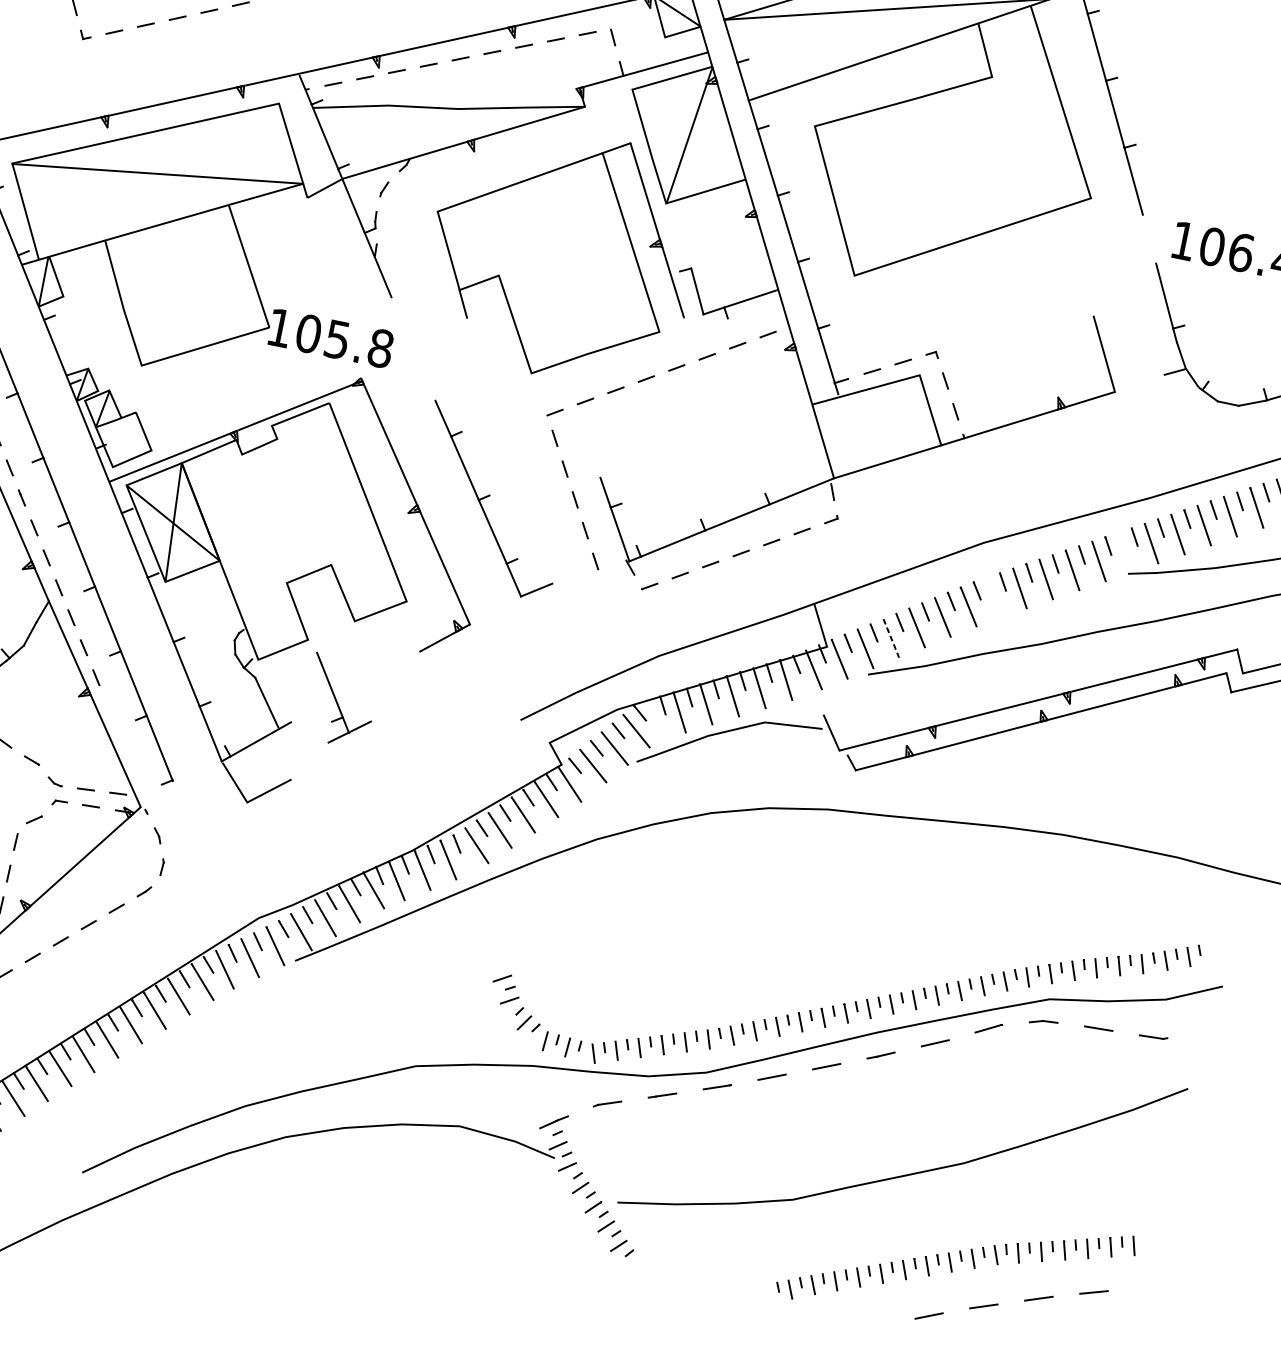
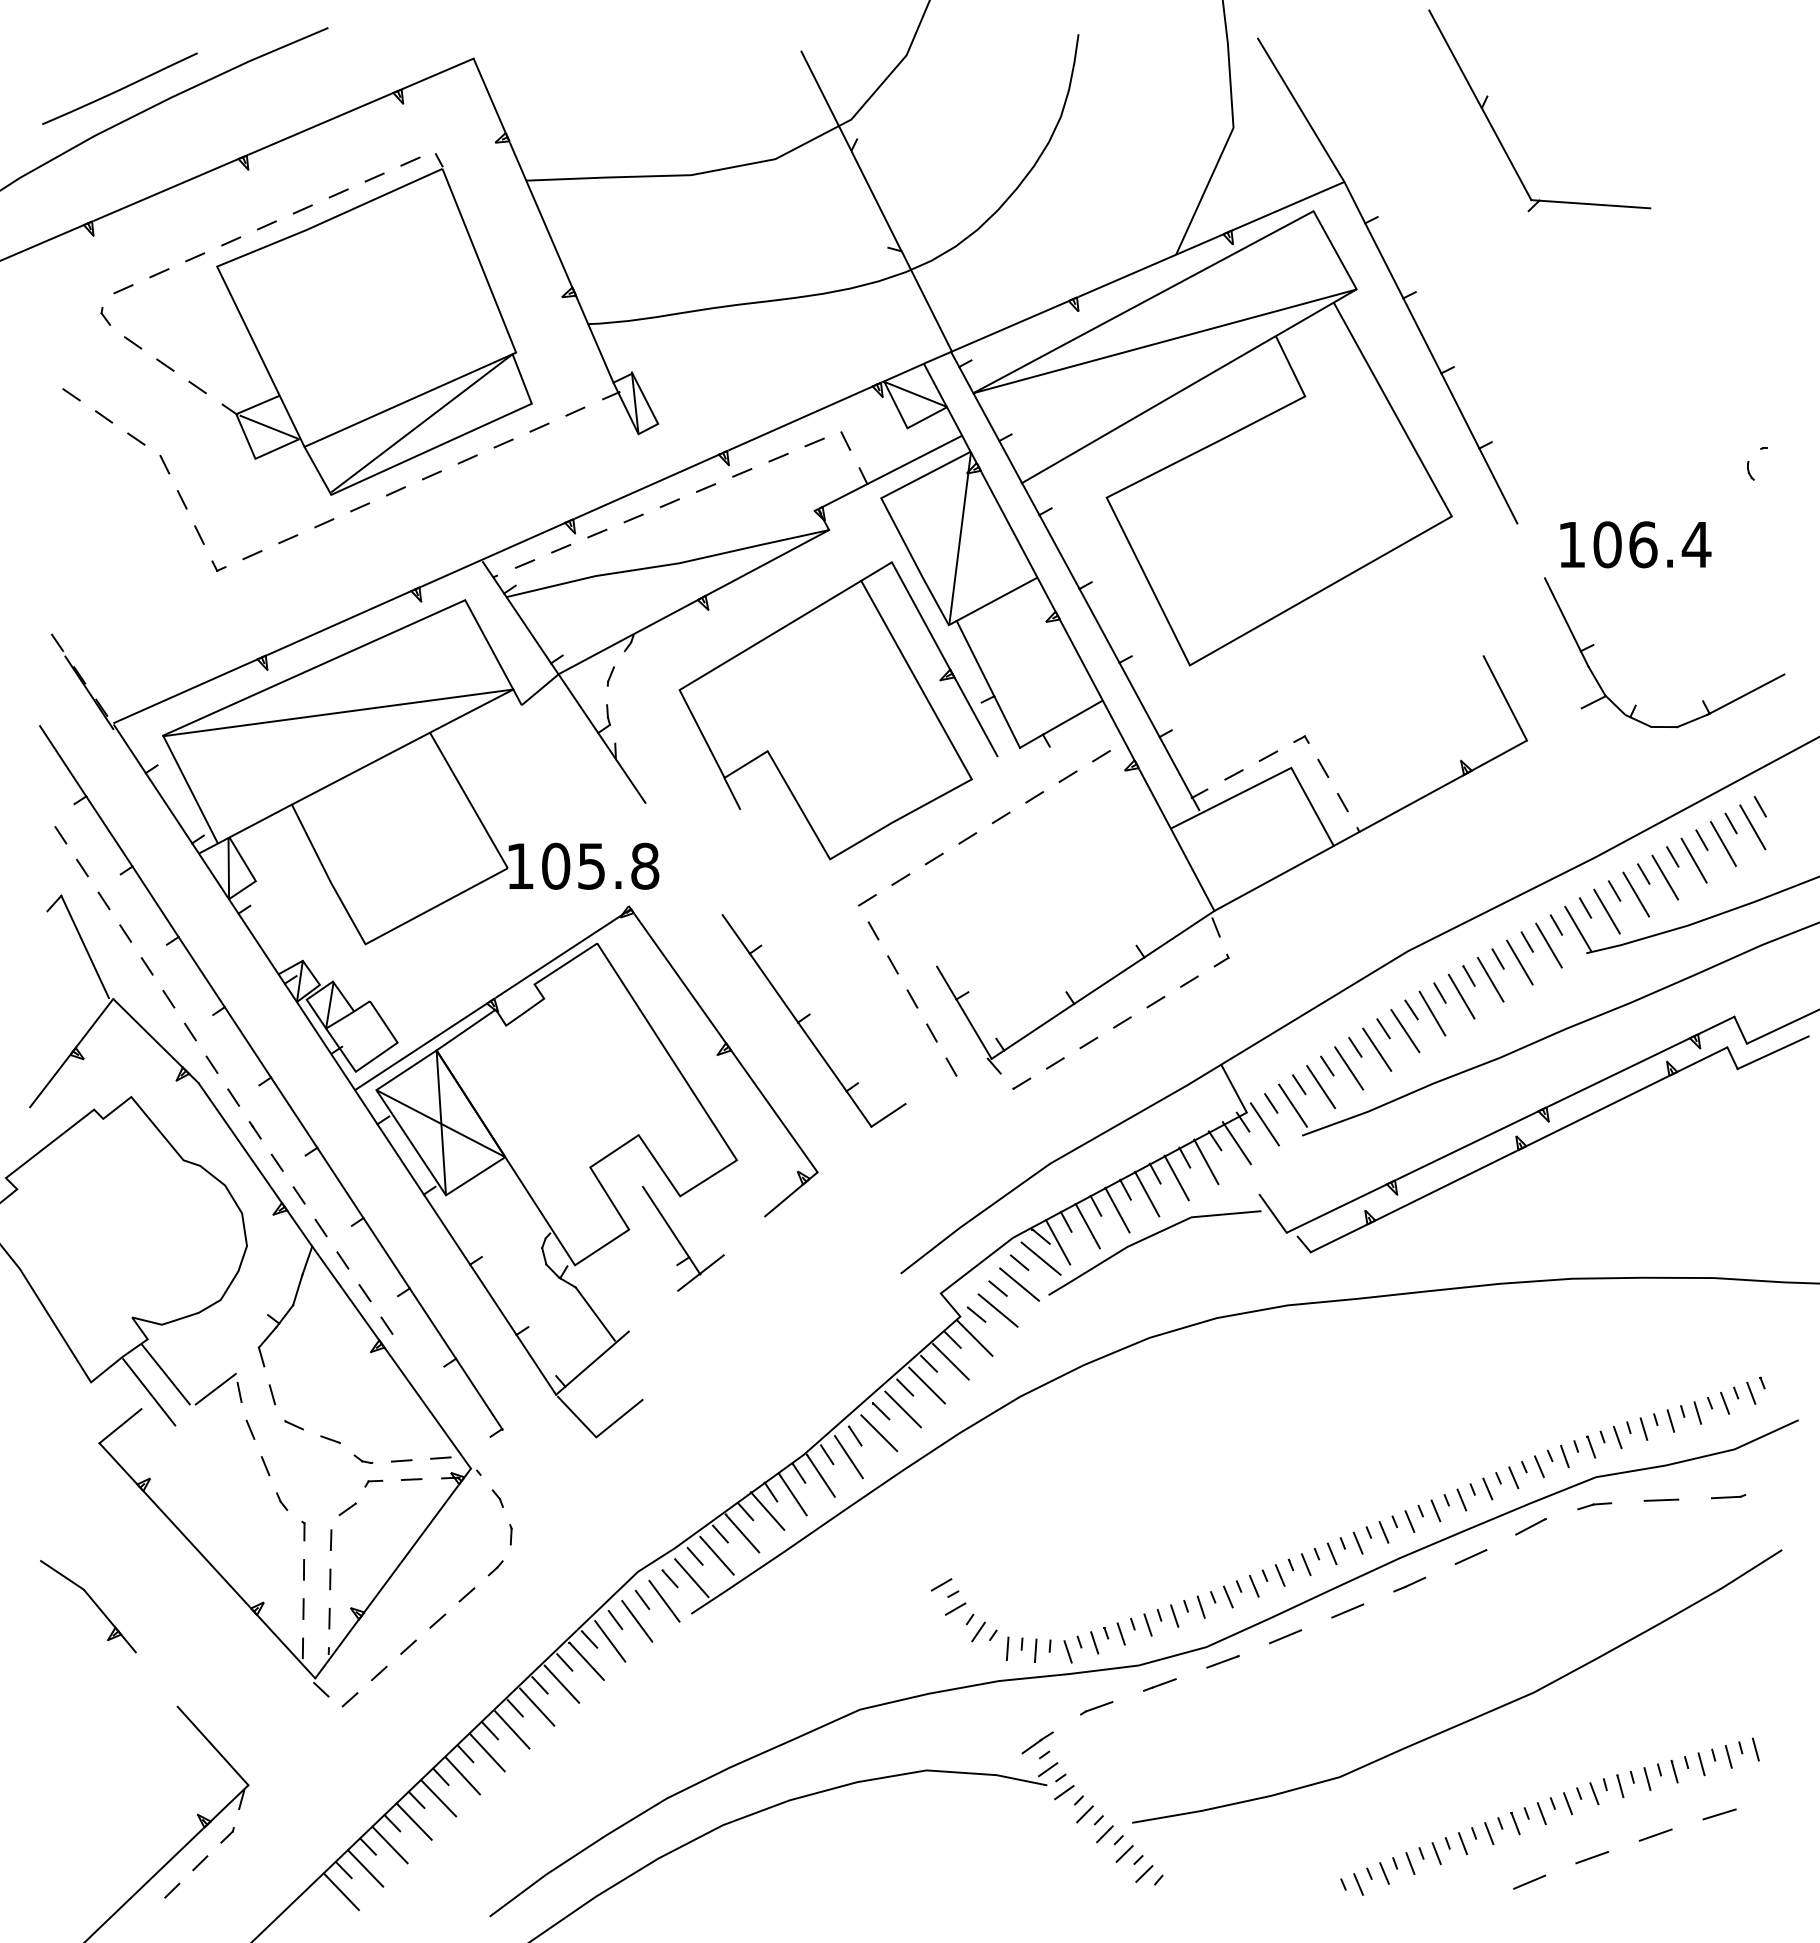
line: (682, 234) -> (975, 658), added
line: (1124, 552) -> (1577, 928), added
line: (993, 597) -> (1432, 1013), added
line: (891, 638) -> (1321, 1087), dashed -> solid
part: (341, 701) -> (683, 1238), moved
line: (653, 720) -> (1058, 1242), added

